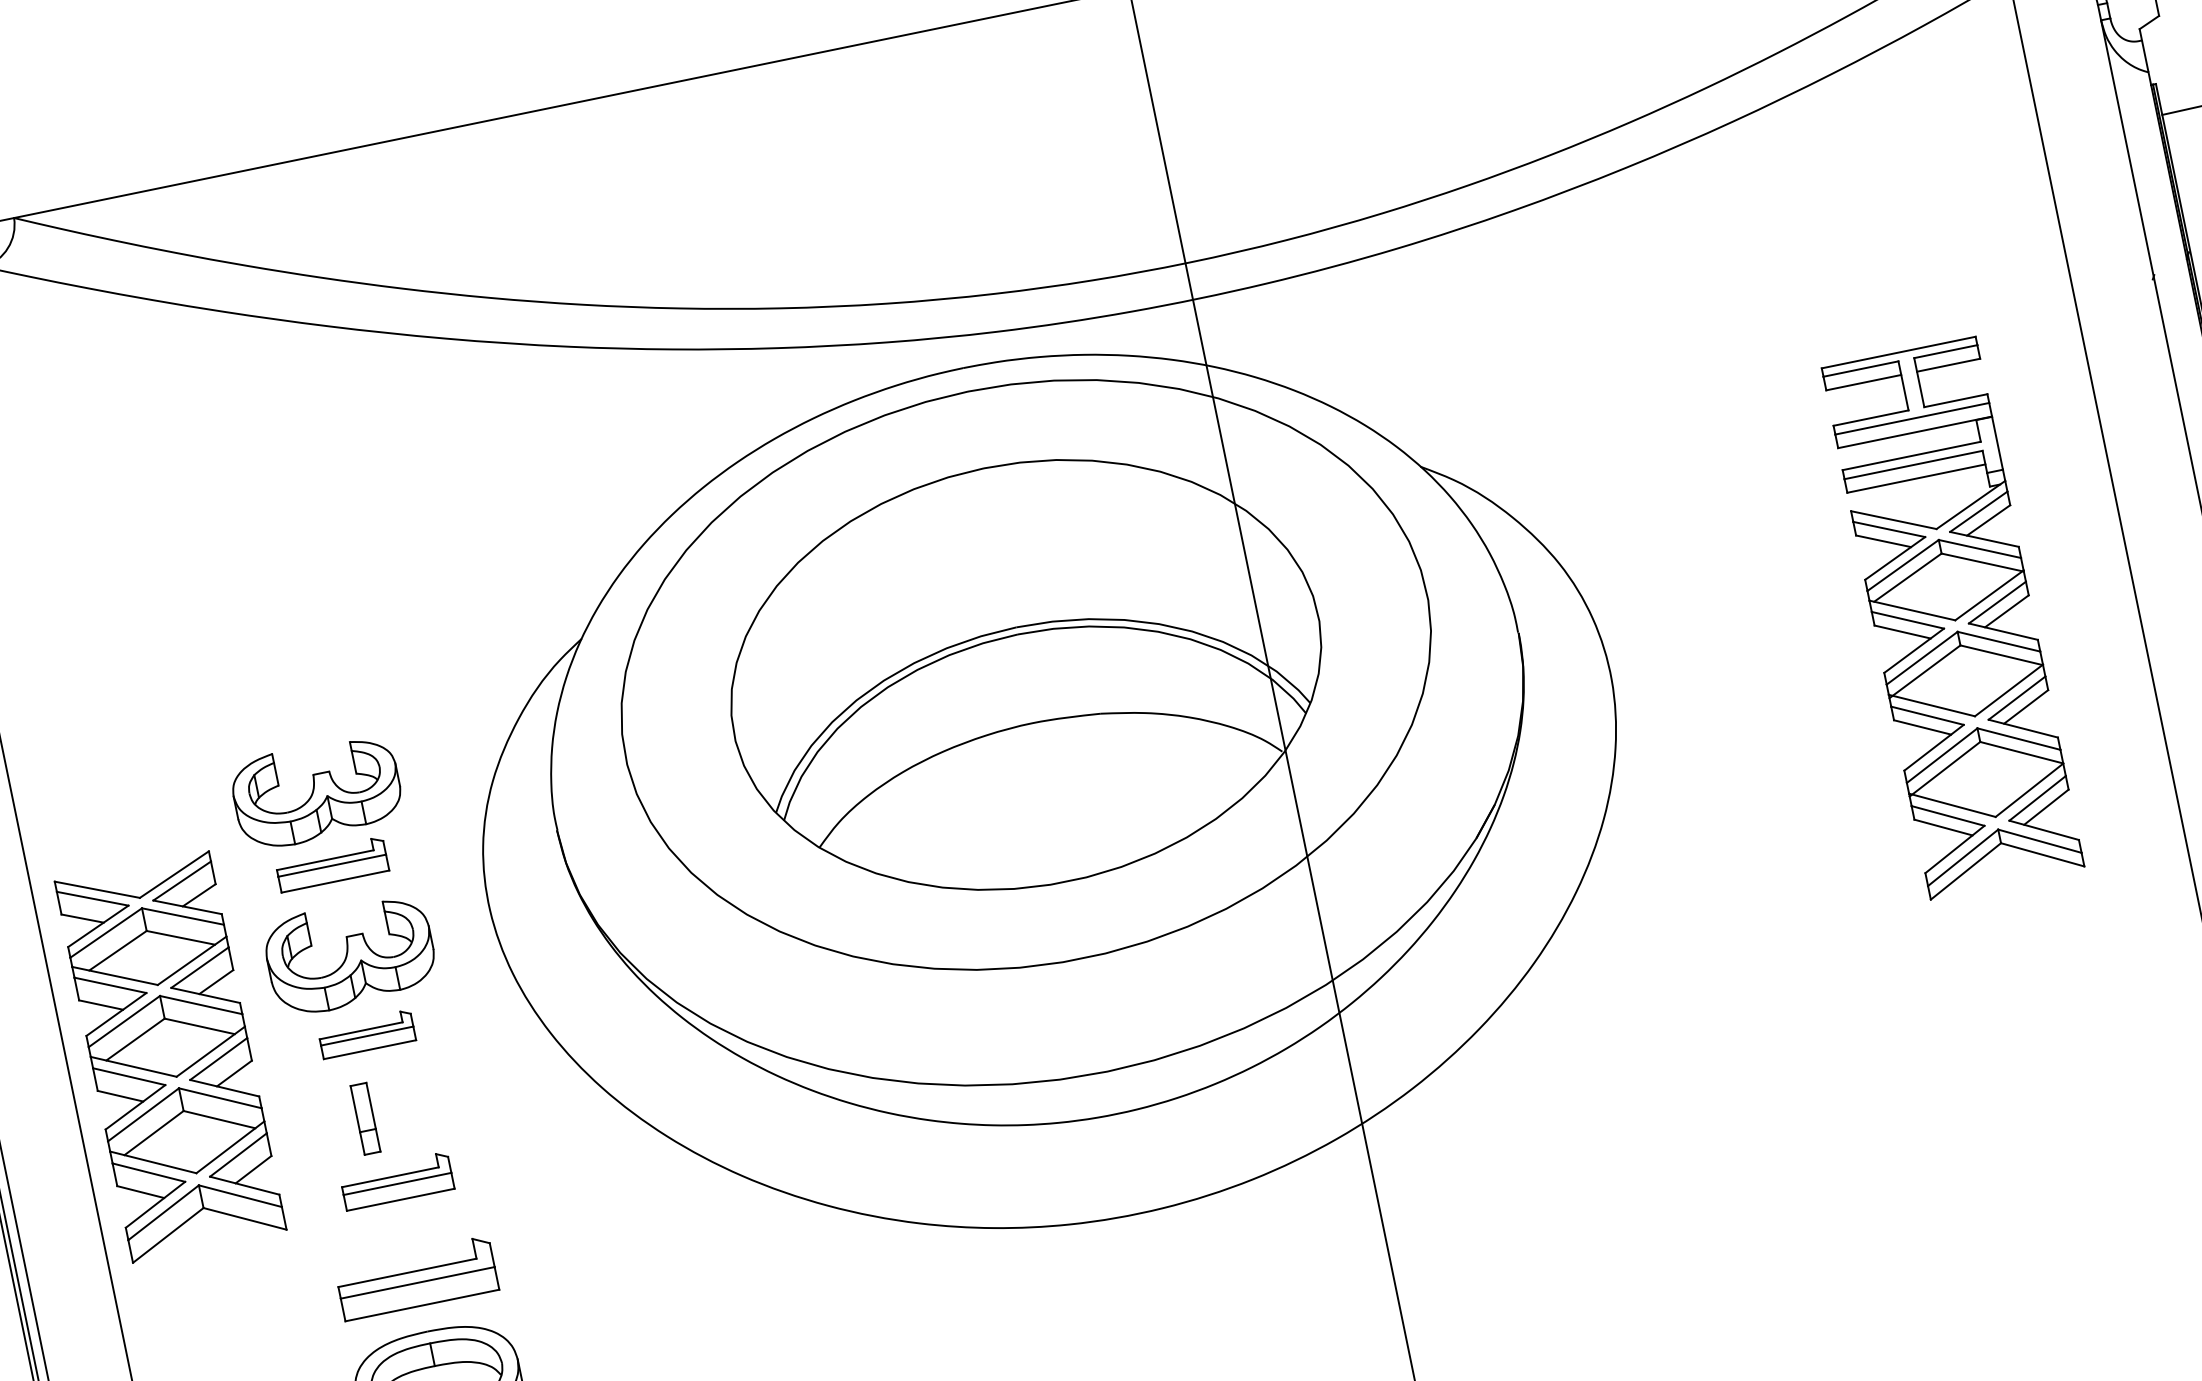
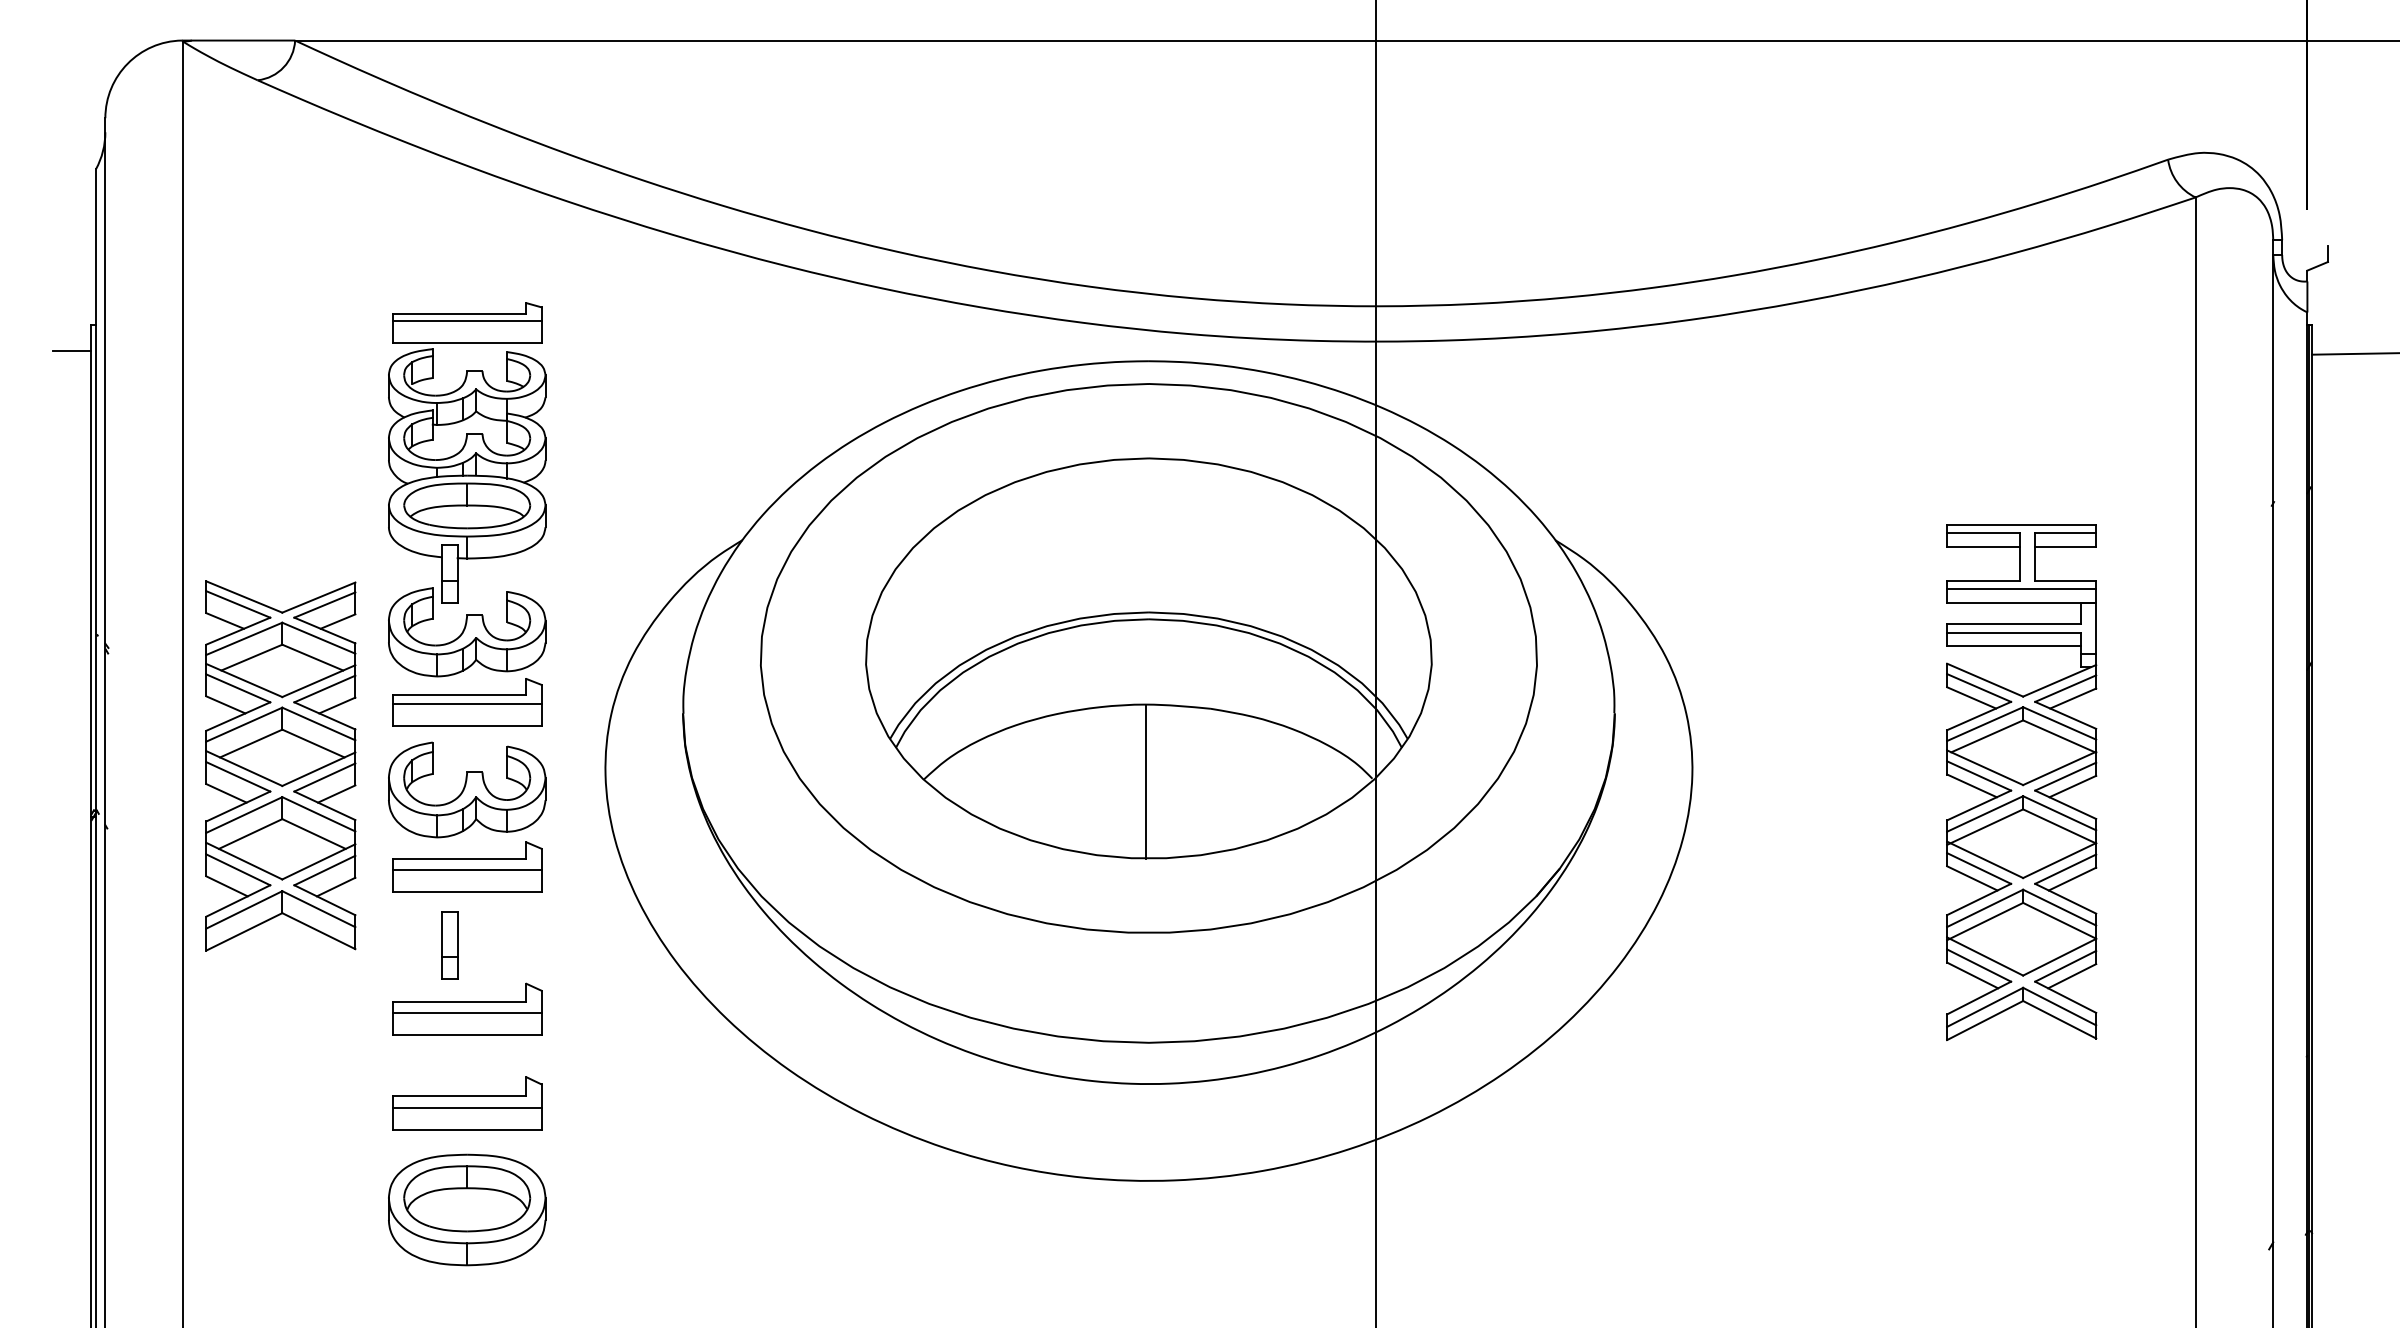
part: (279, 606) -> (467, 452), added
line: (1048, 802) -> (1145, 781), added
part: (332, 864) -> (467, 702), size x1.43
part: (366, 1033) -> (467, 866), size x1.67
part: (170, 1056) -> (280, 765), moved
part: (397, 1180) -> (467, 1008), size x1.43

